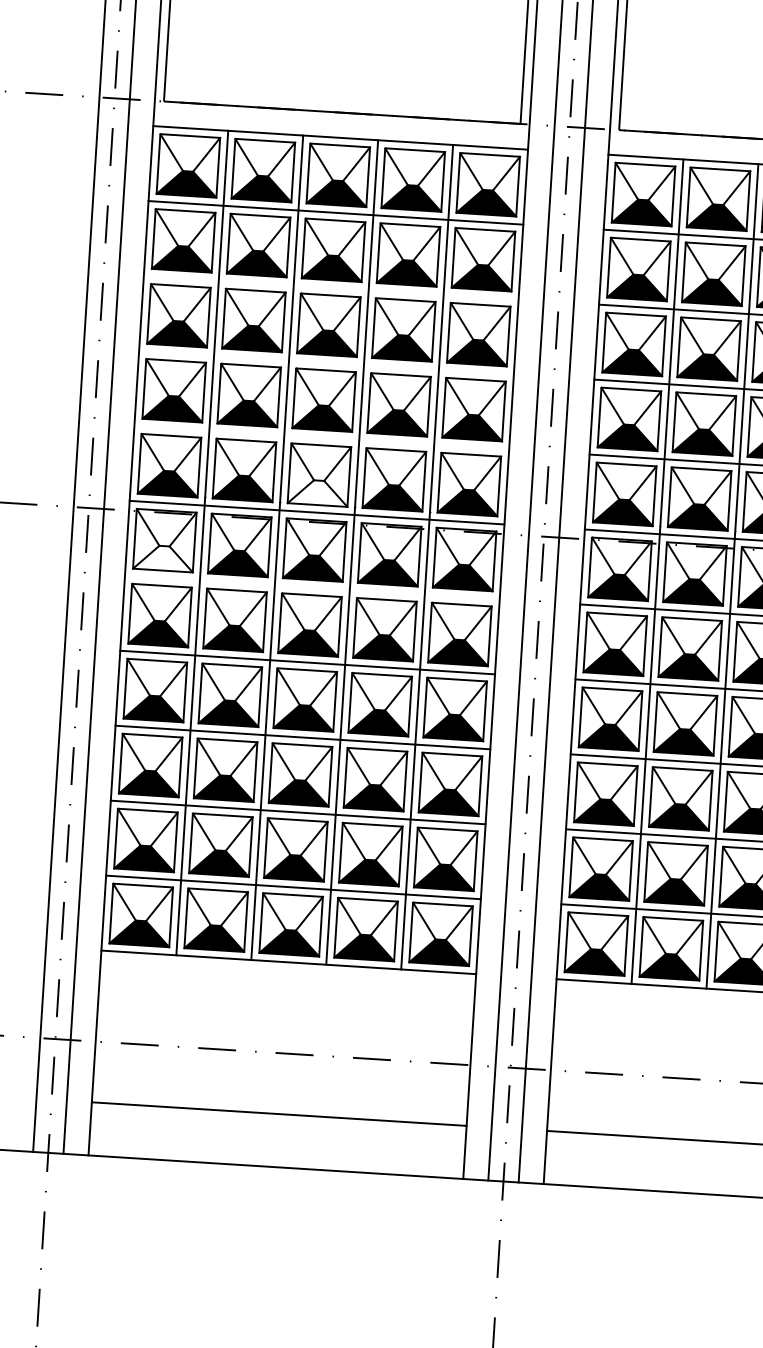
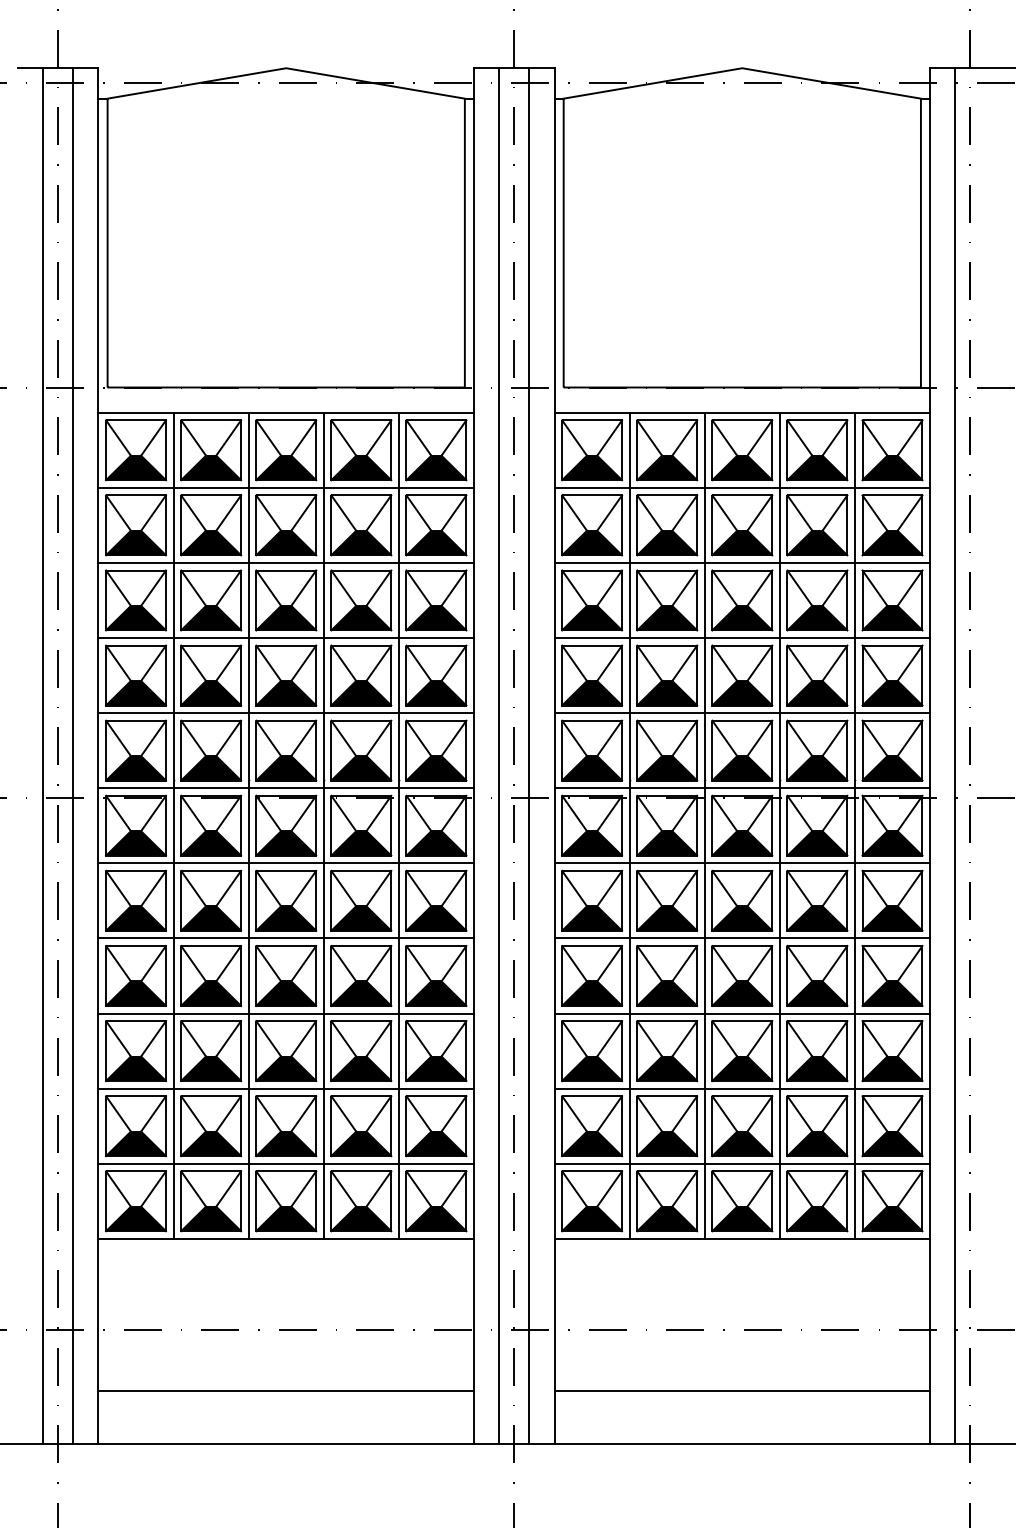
line: (330, 287) -> (285, 562), added
line: (325, 363) -> (285, 638), added
line: (321, 438) -> (285, 713), added
fill: (318, 492) -> (286, 768), added
fill: (163, 558) -> (135, 843), added
line: (311, 587) -> (285, 863), added

